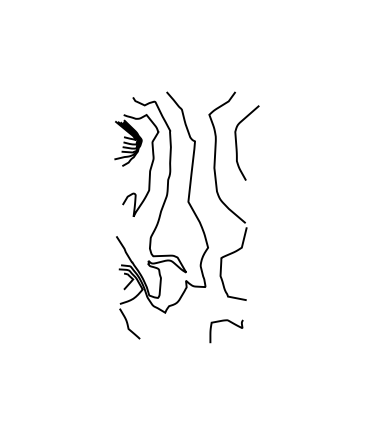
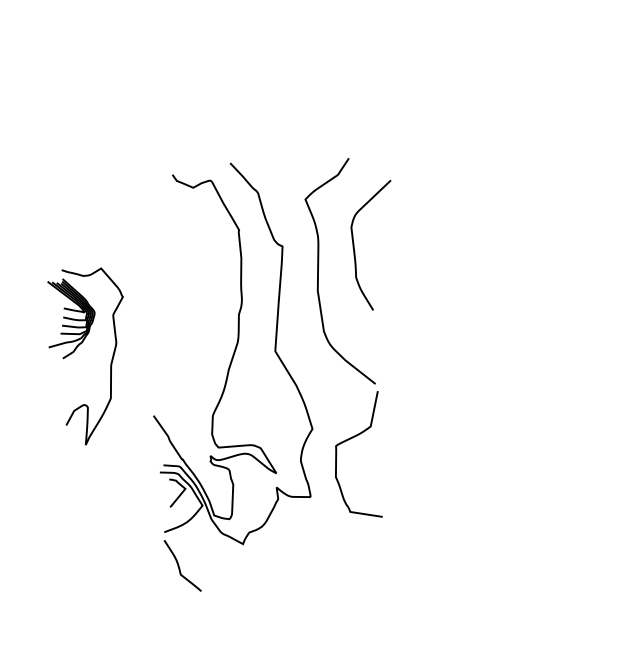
part: (131, 160) -> (78, 348), moved
curve: (231, 323) -> (358, 558), removed

